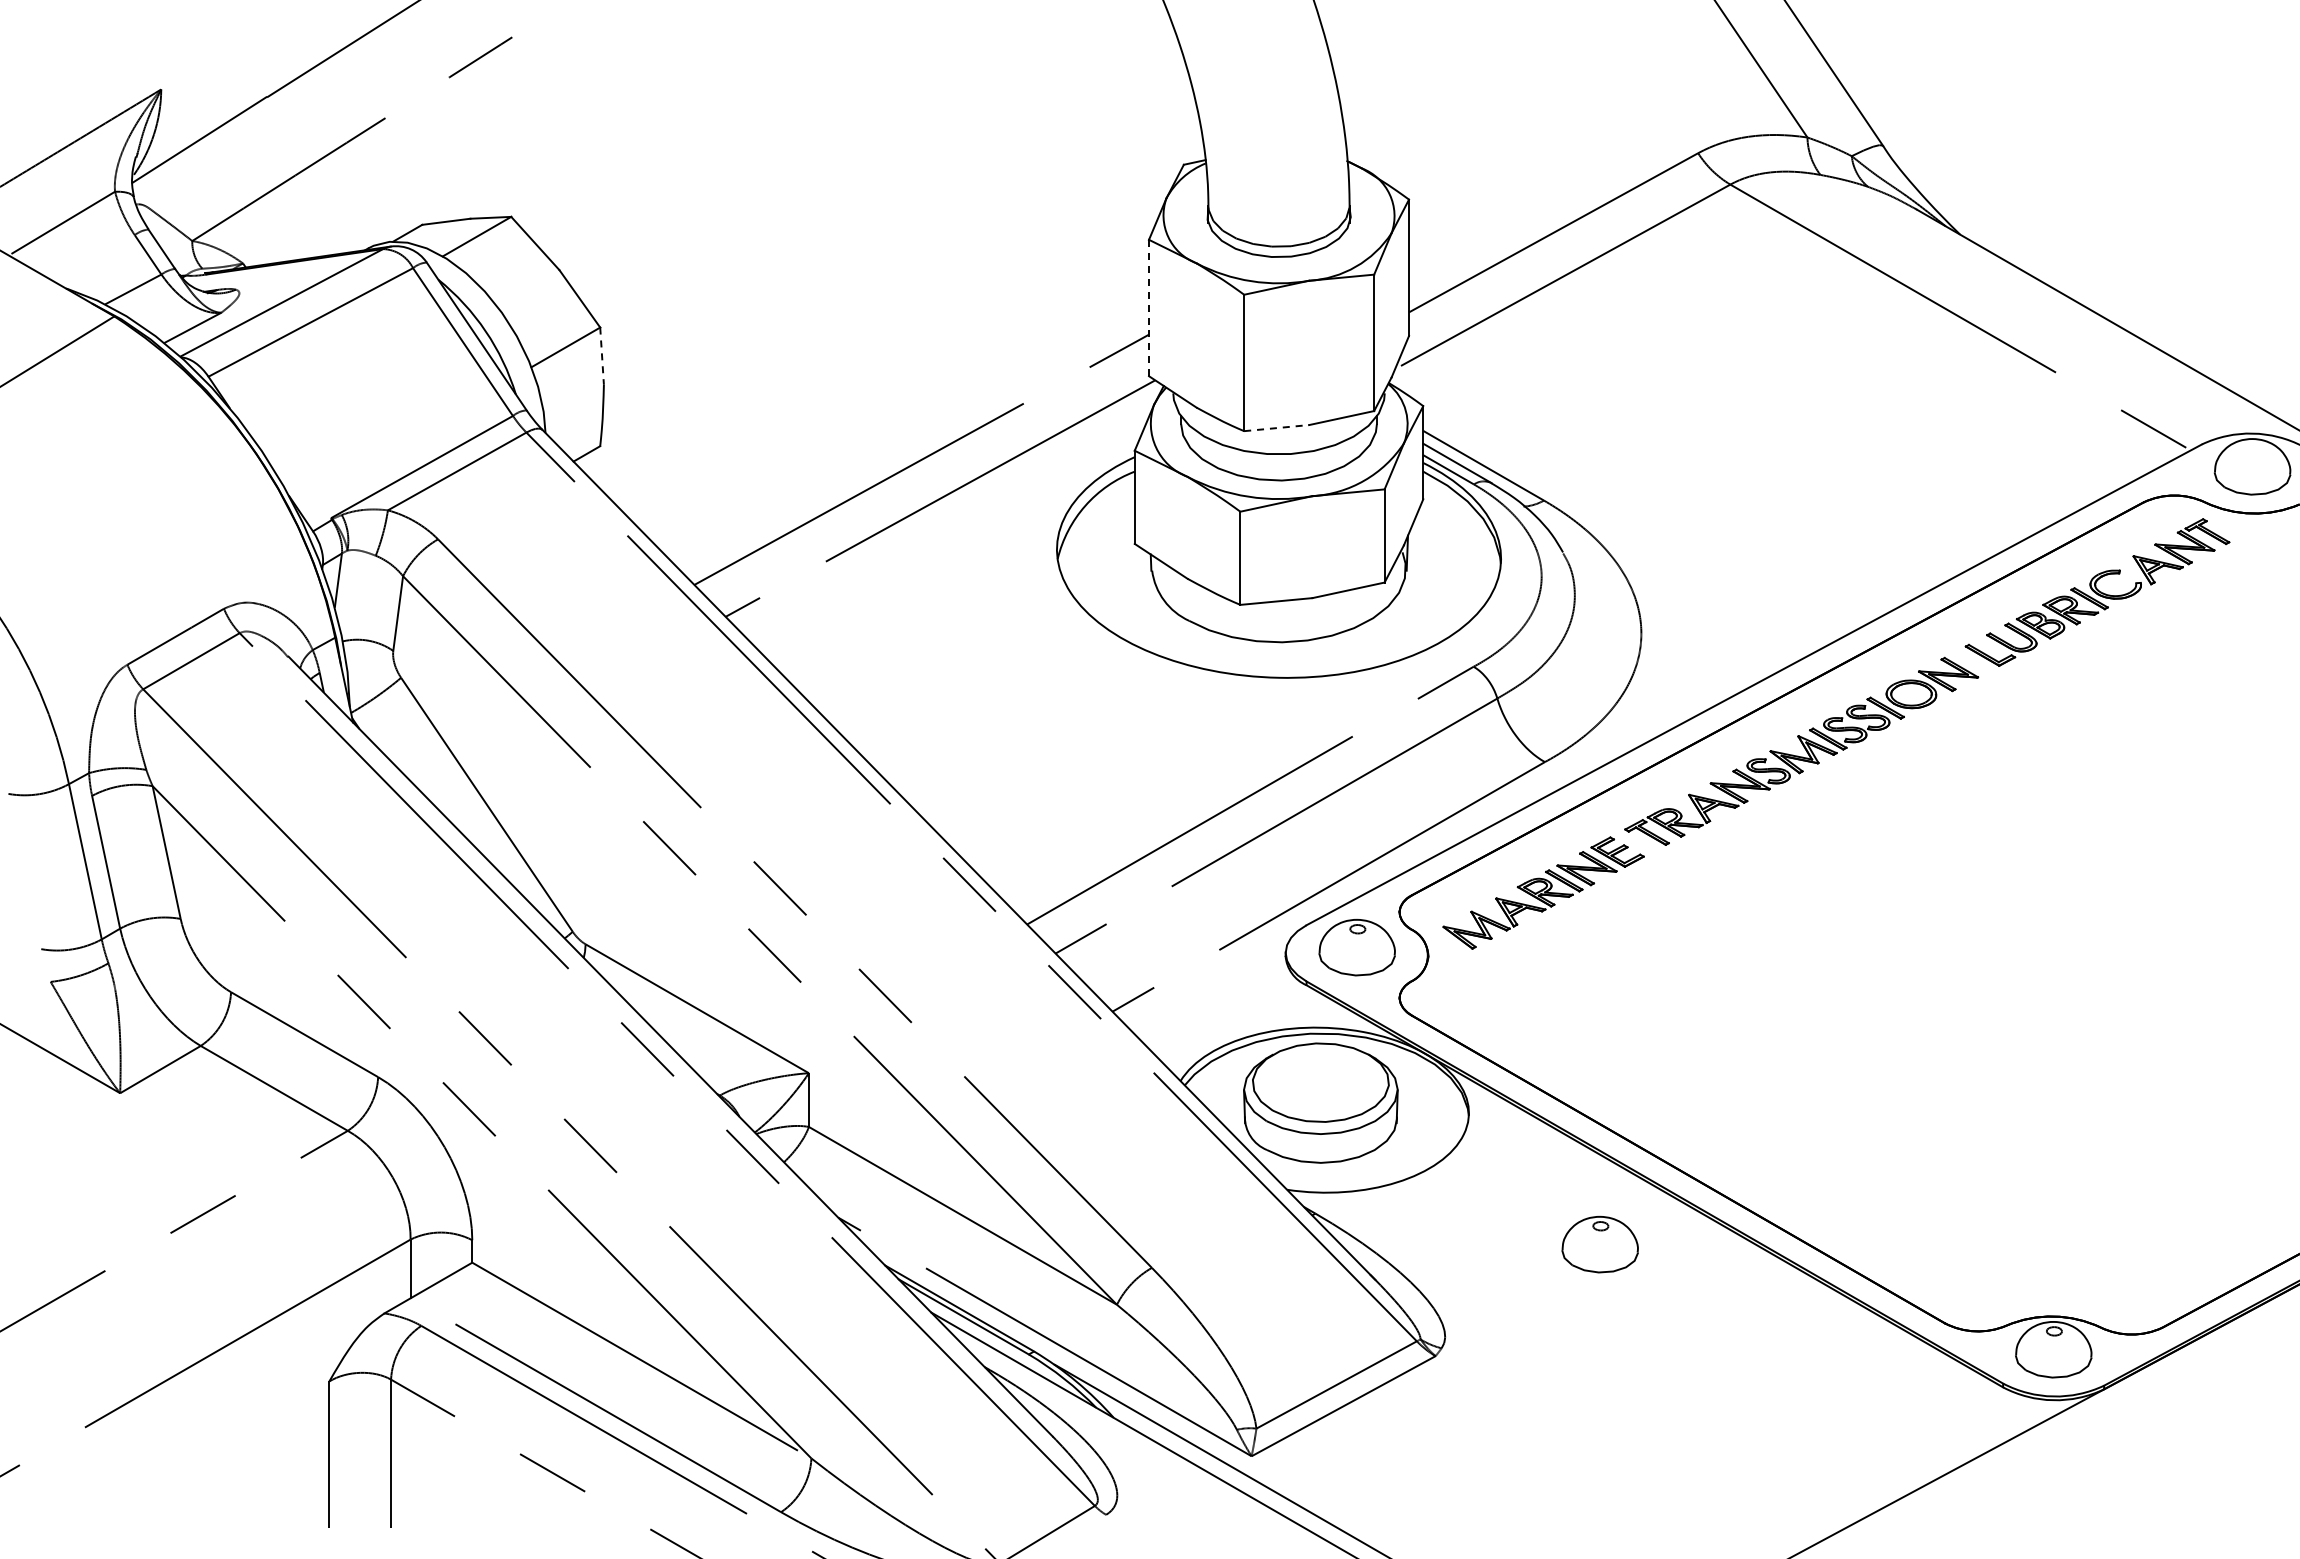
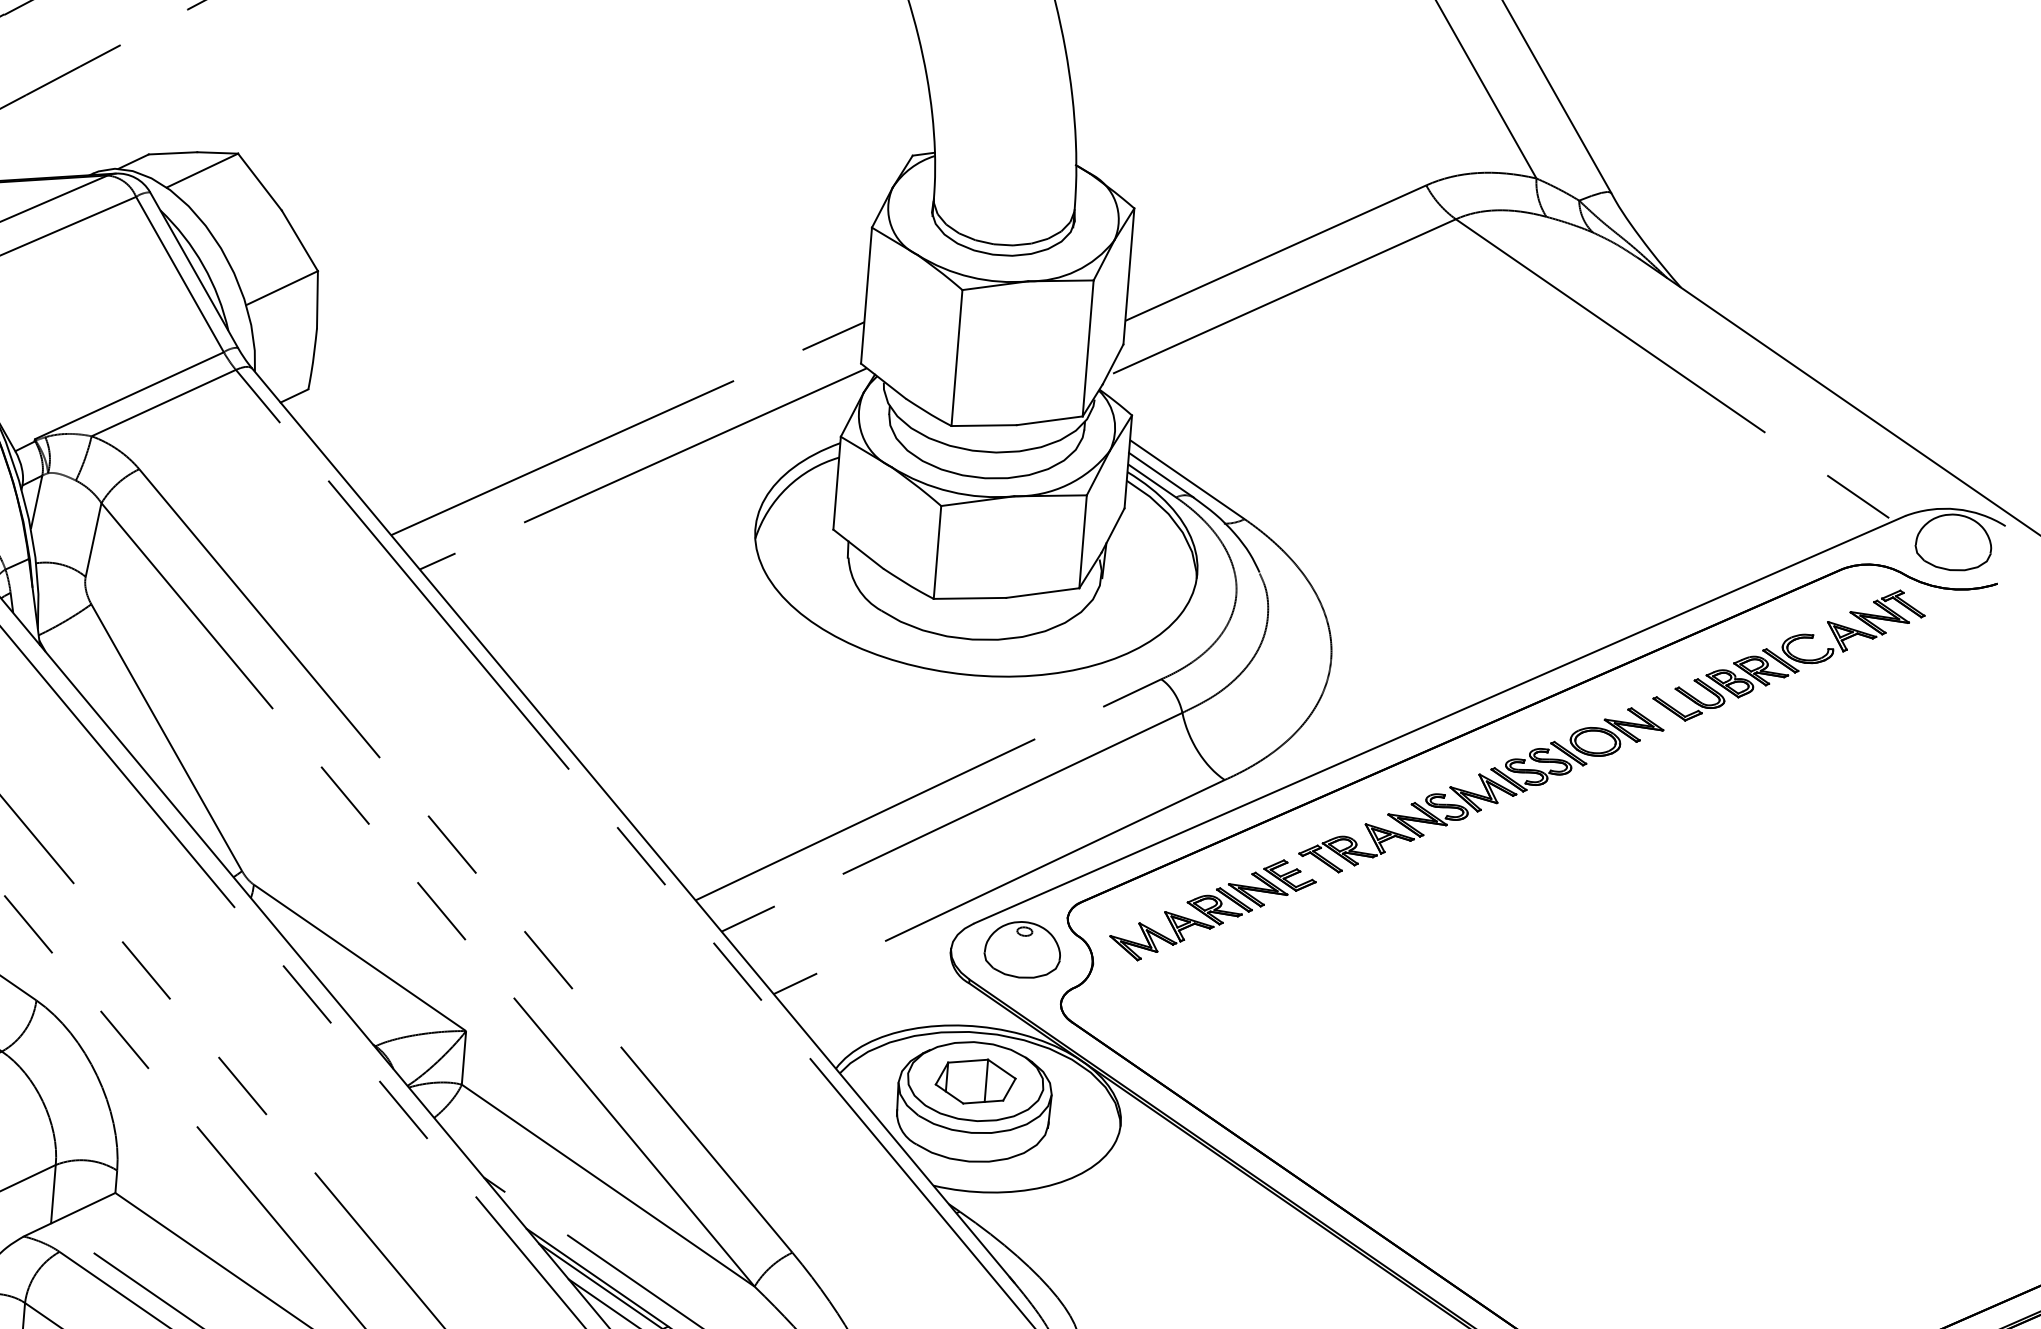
line: (1149, 307) -> (867, 295), dashed -> solid
line: (602, 356) -> (317, 300), dashed -> solid
line: (1276, 428) -> (983, 425), dashed -> solid
part: (1320, 1082) -> (975, 1081), added
part: (1599, 1244) -> (1240, 1265), removed

